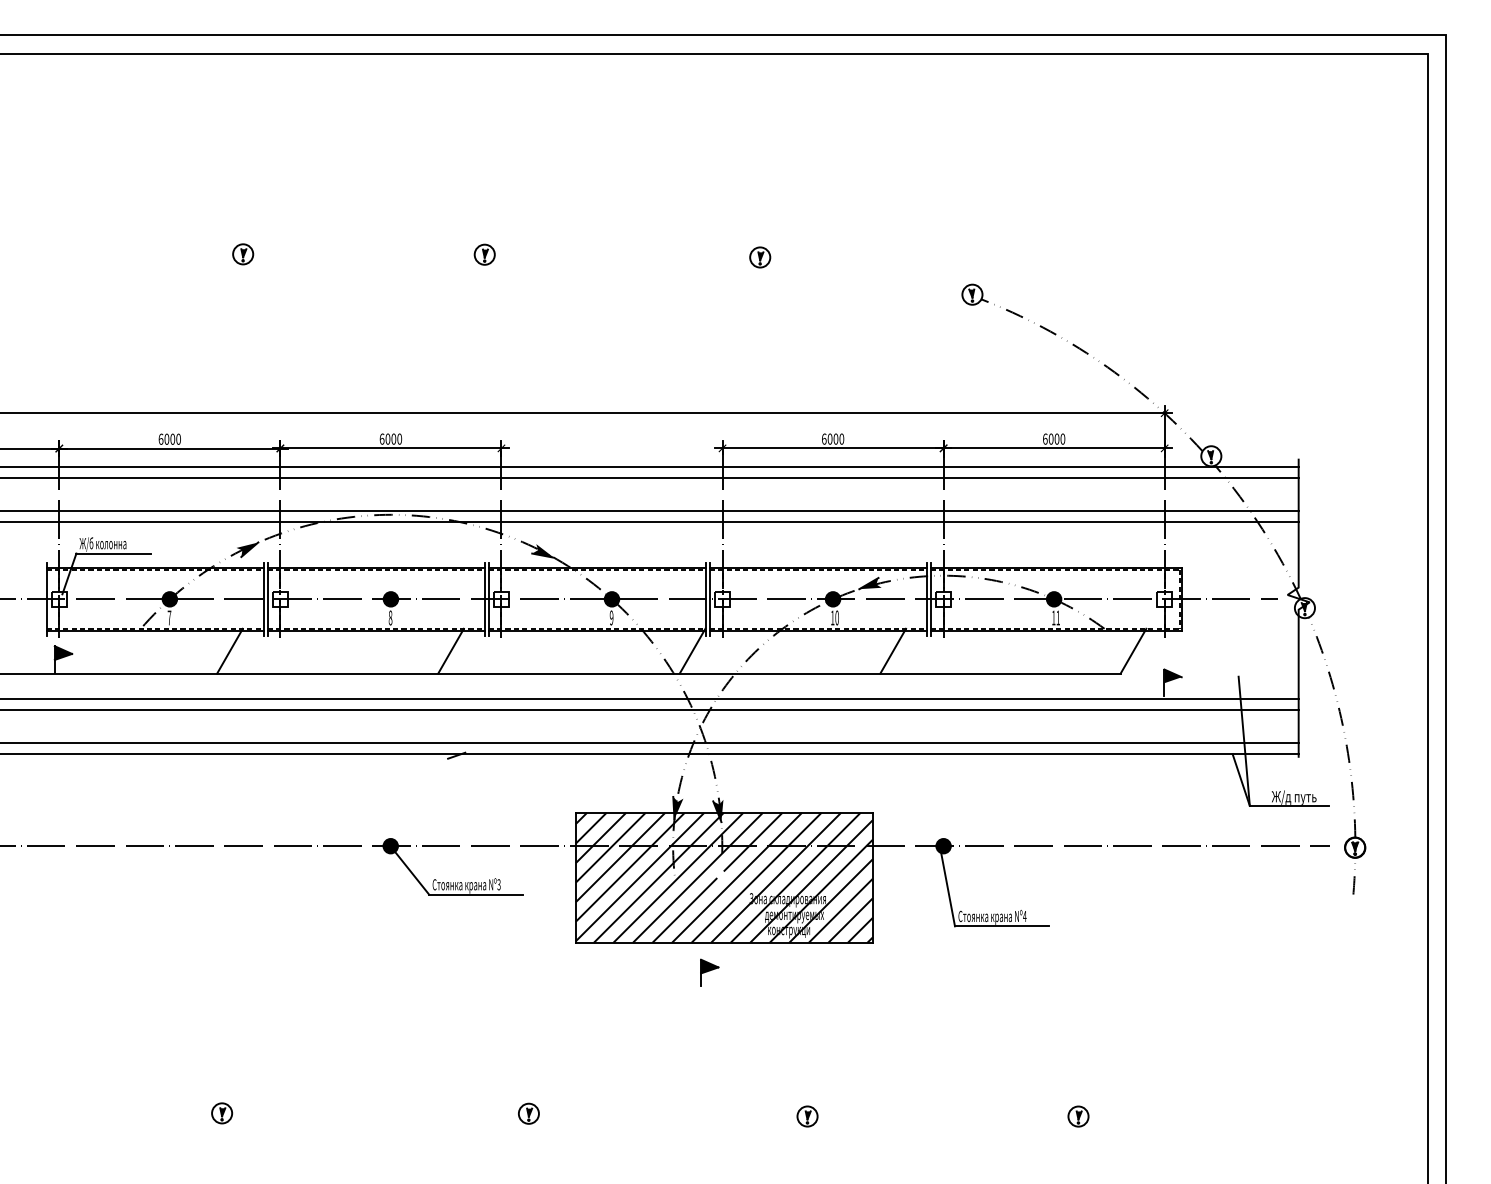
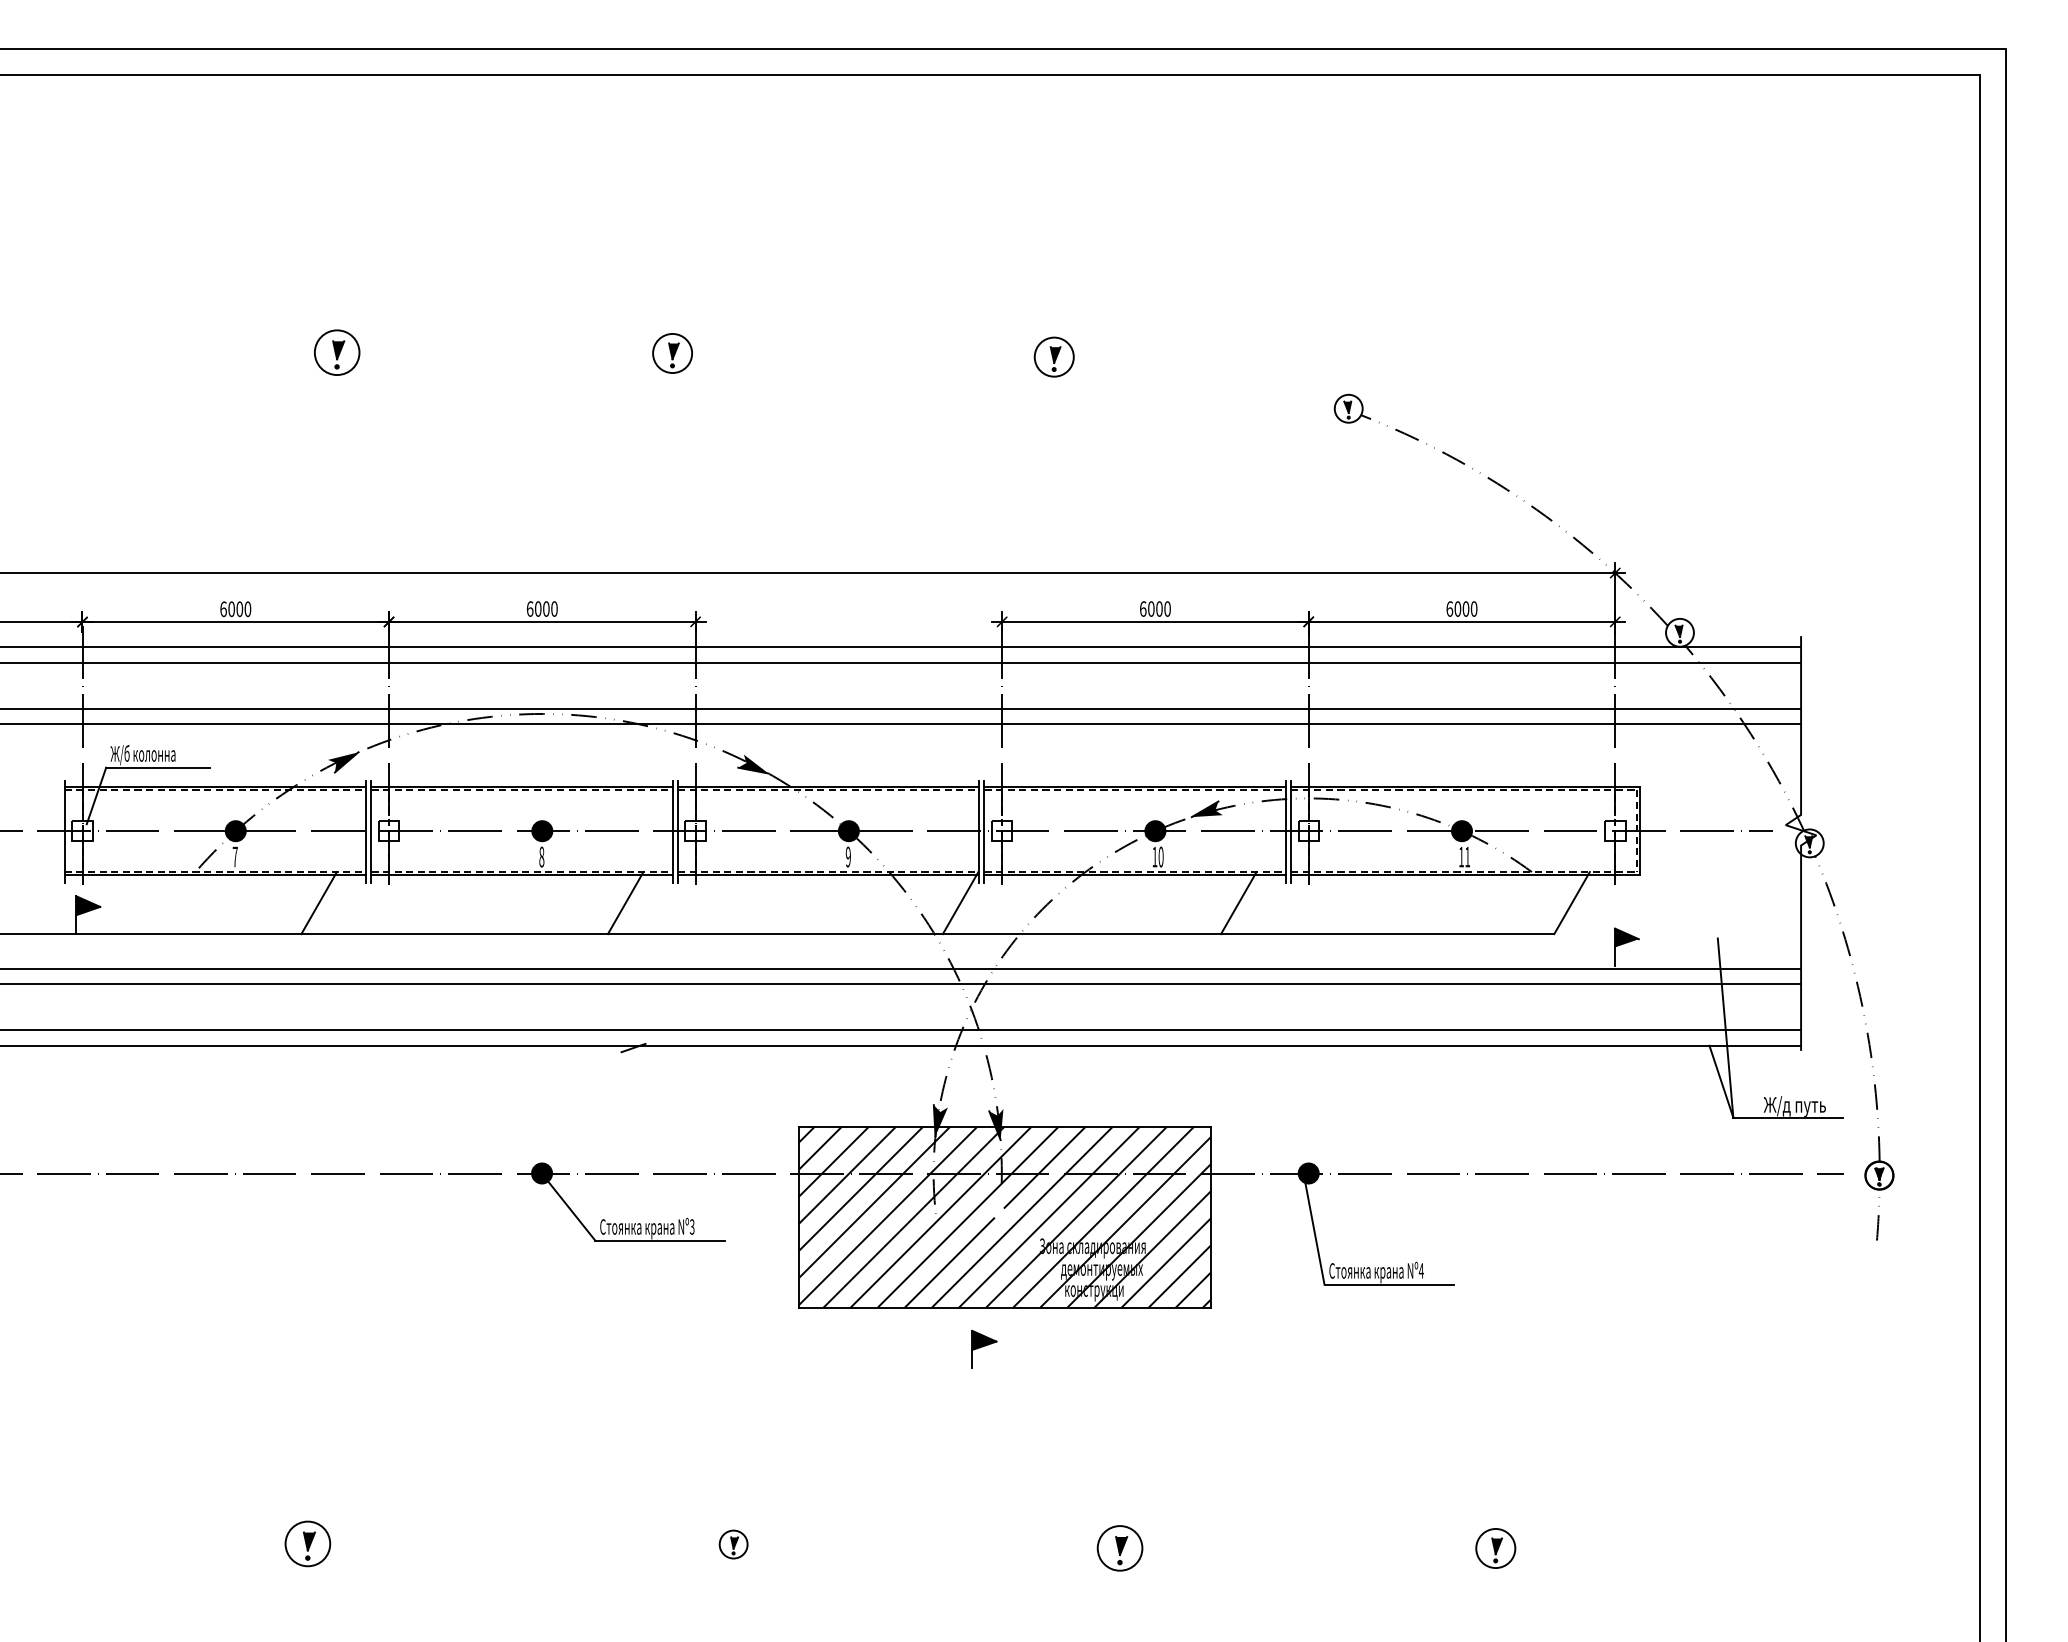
part: (243, 254) -> (337, 352), size x1.6
part: (484, 254) -> (672, 352), size x1.4
part: (760, 257) -> (1054, 357), size x1.4
part: (222, 1113) -> (308, 1544), size x1.6
part: (807, 1116) -> (1119, 1548), size x1.6
part: (1078, 1116) -> (1495, 1548), size x1.4

